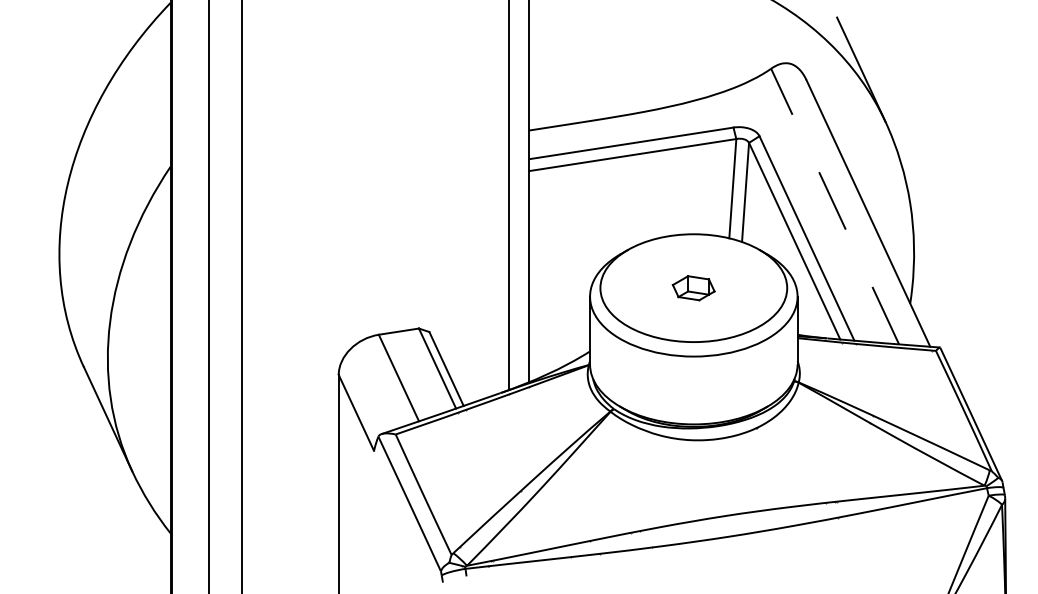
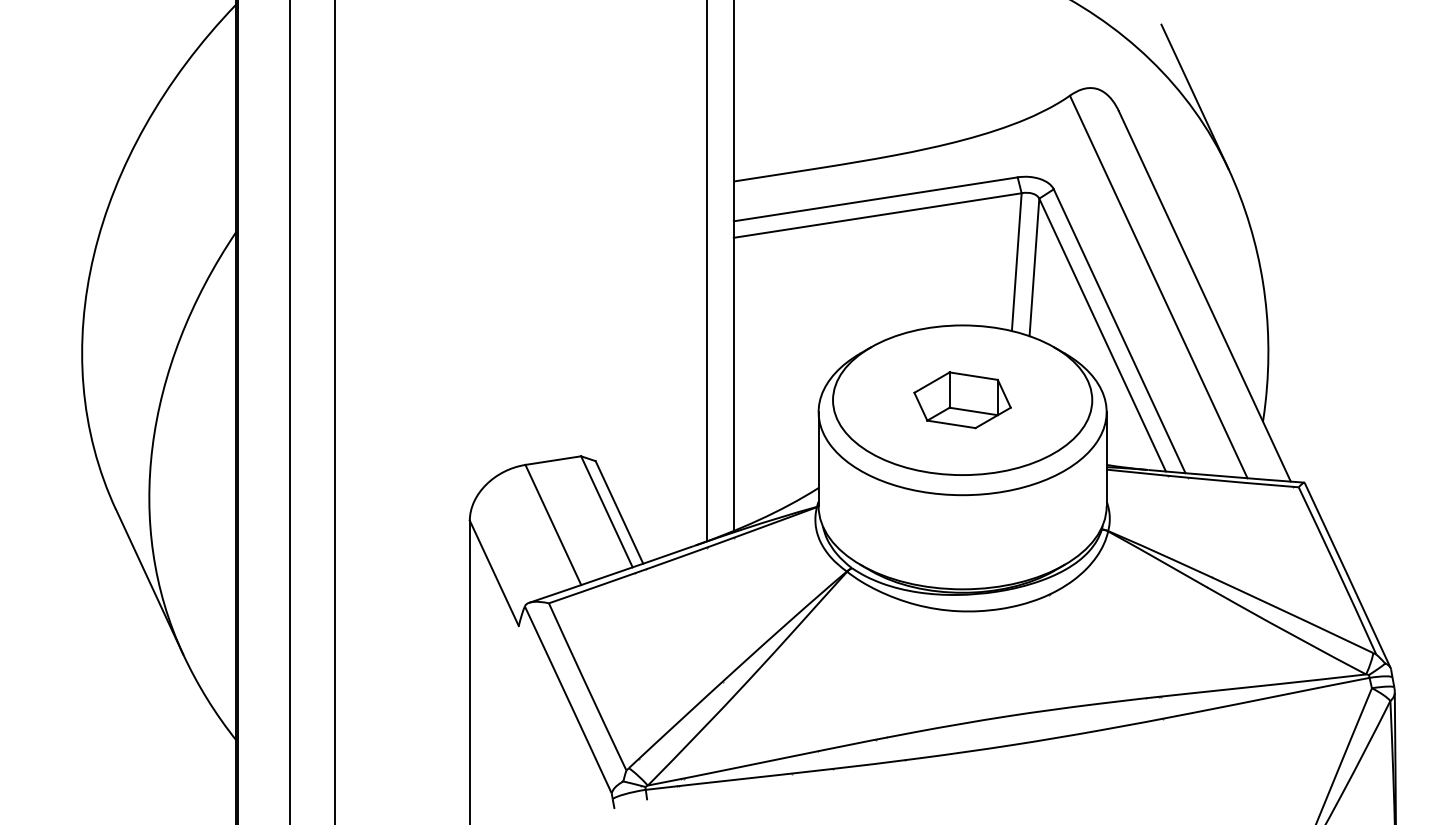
line: (834, 206) -> (1158, 286), dashed -> solid
part: (693, 288) -> (962, 400), size x1.67

